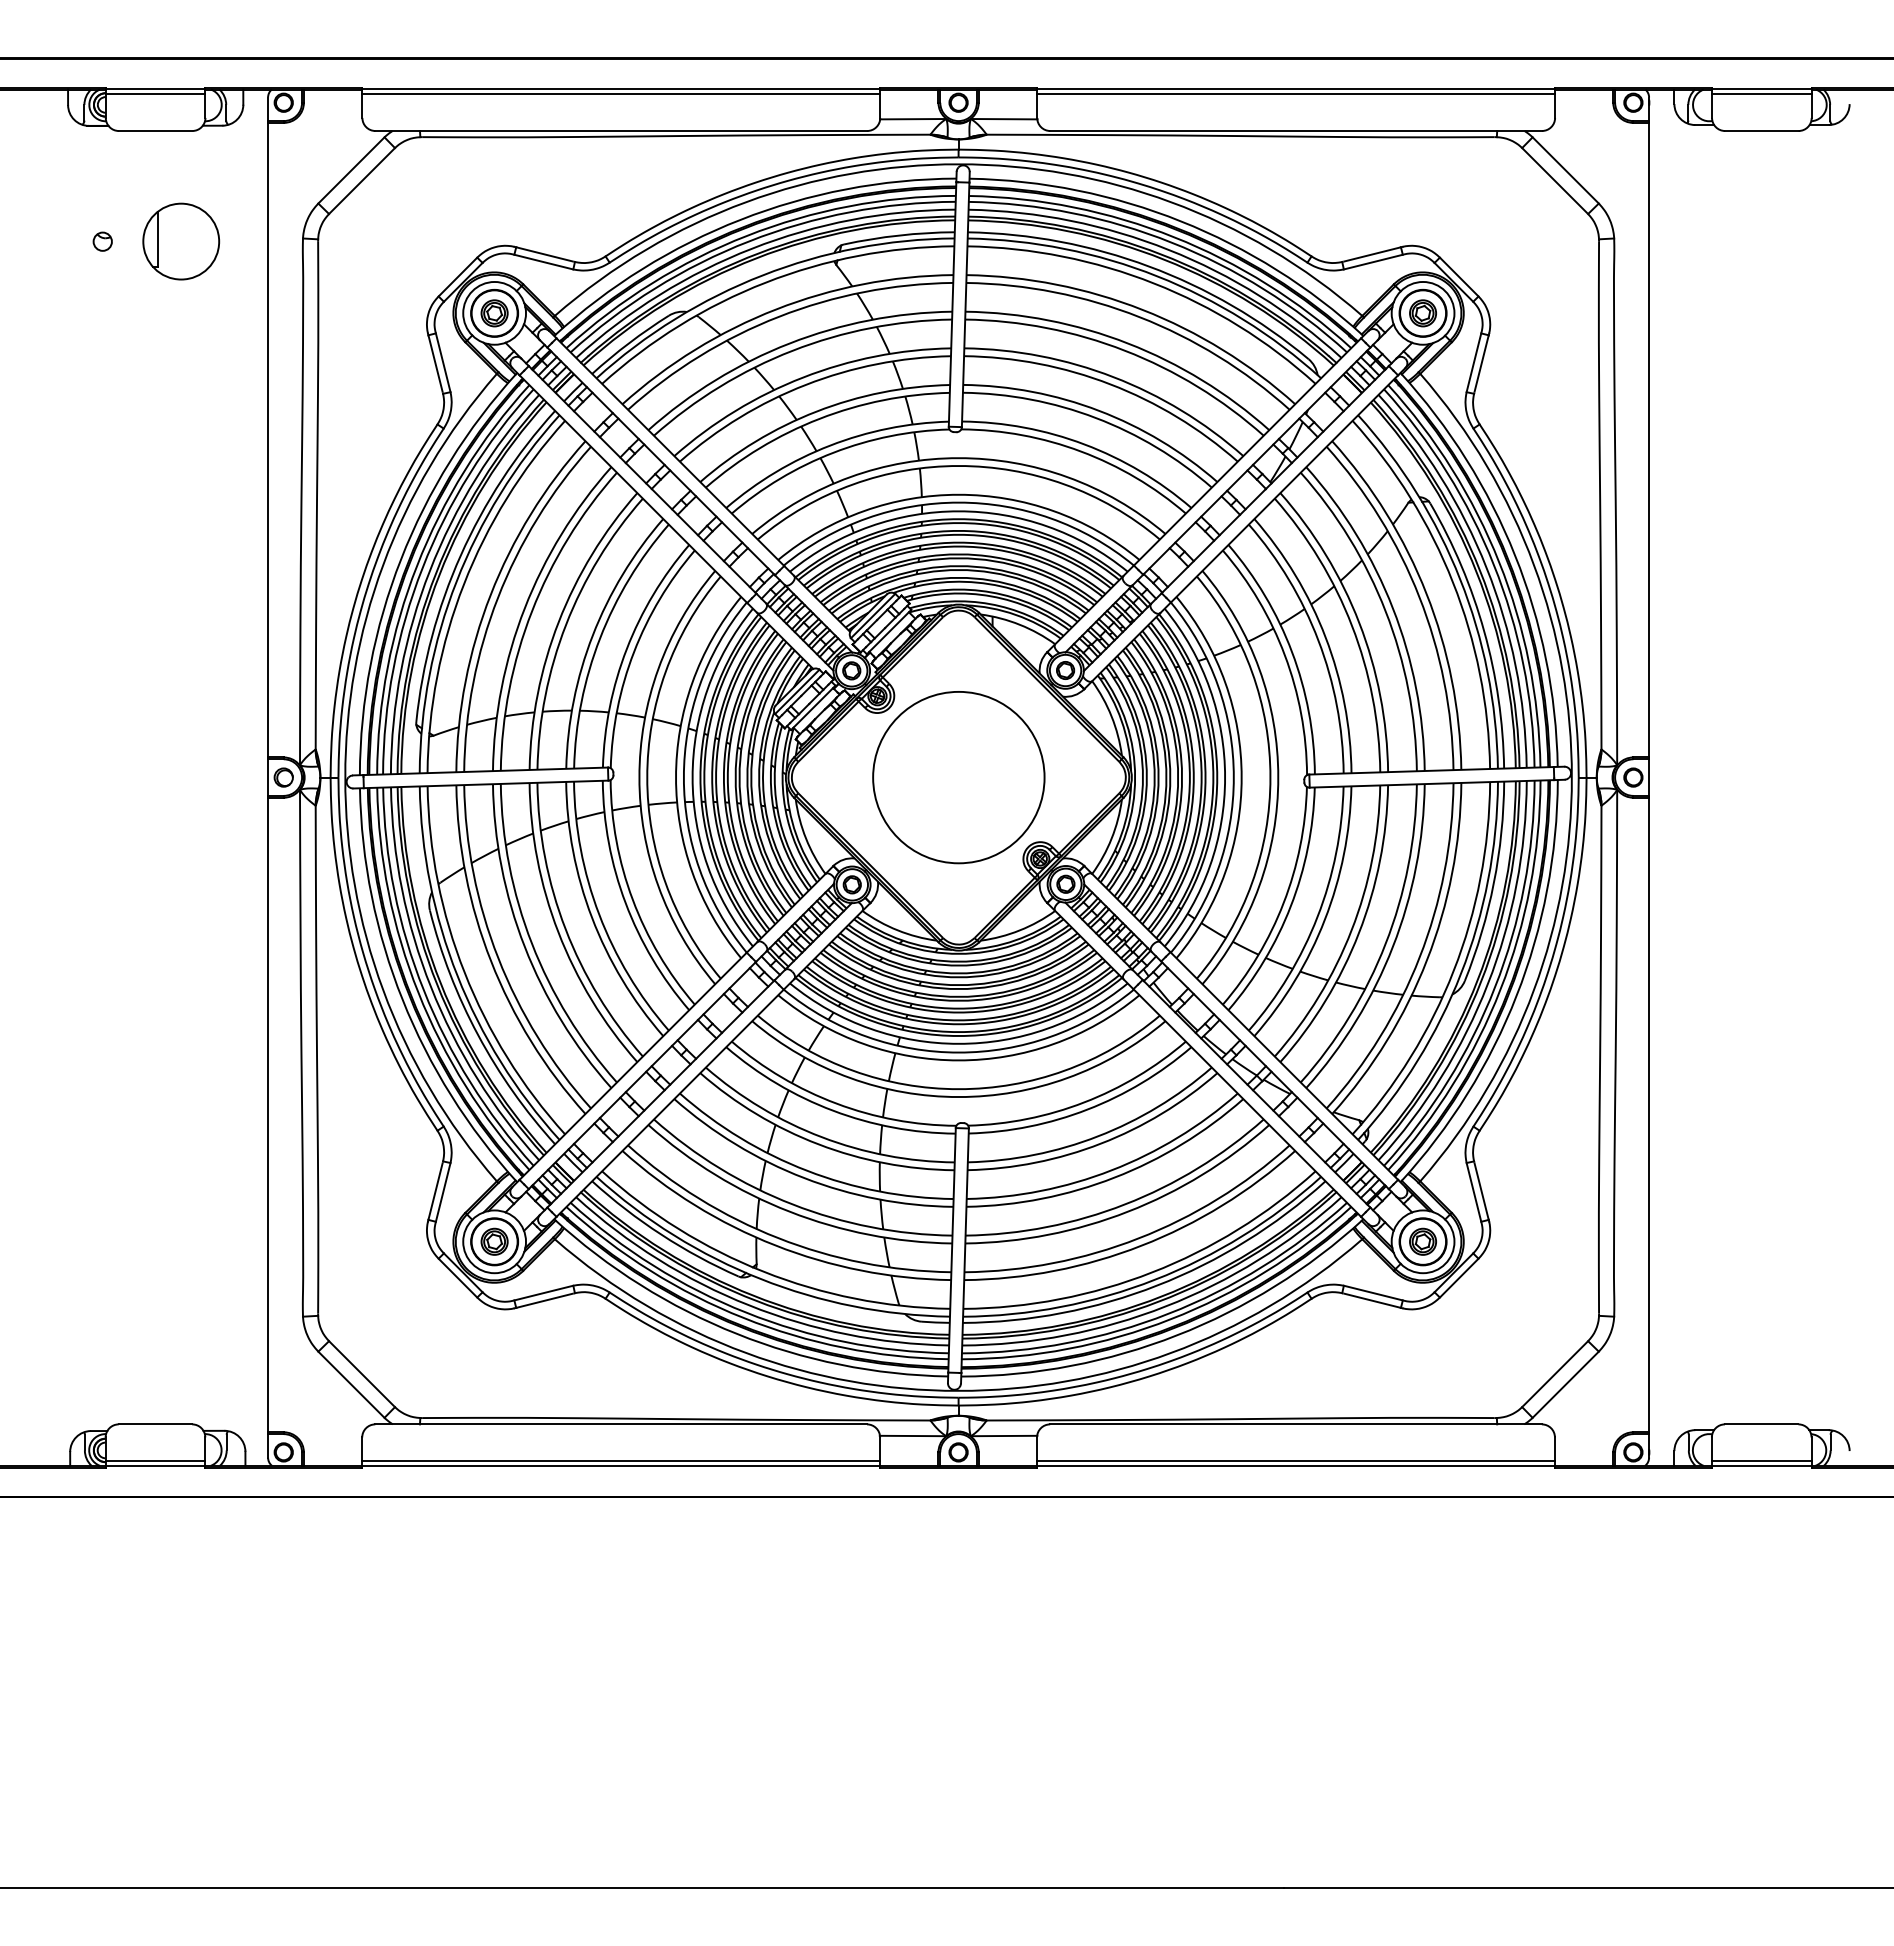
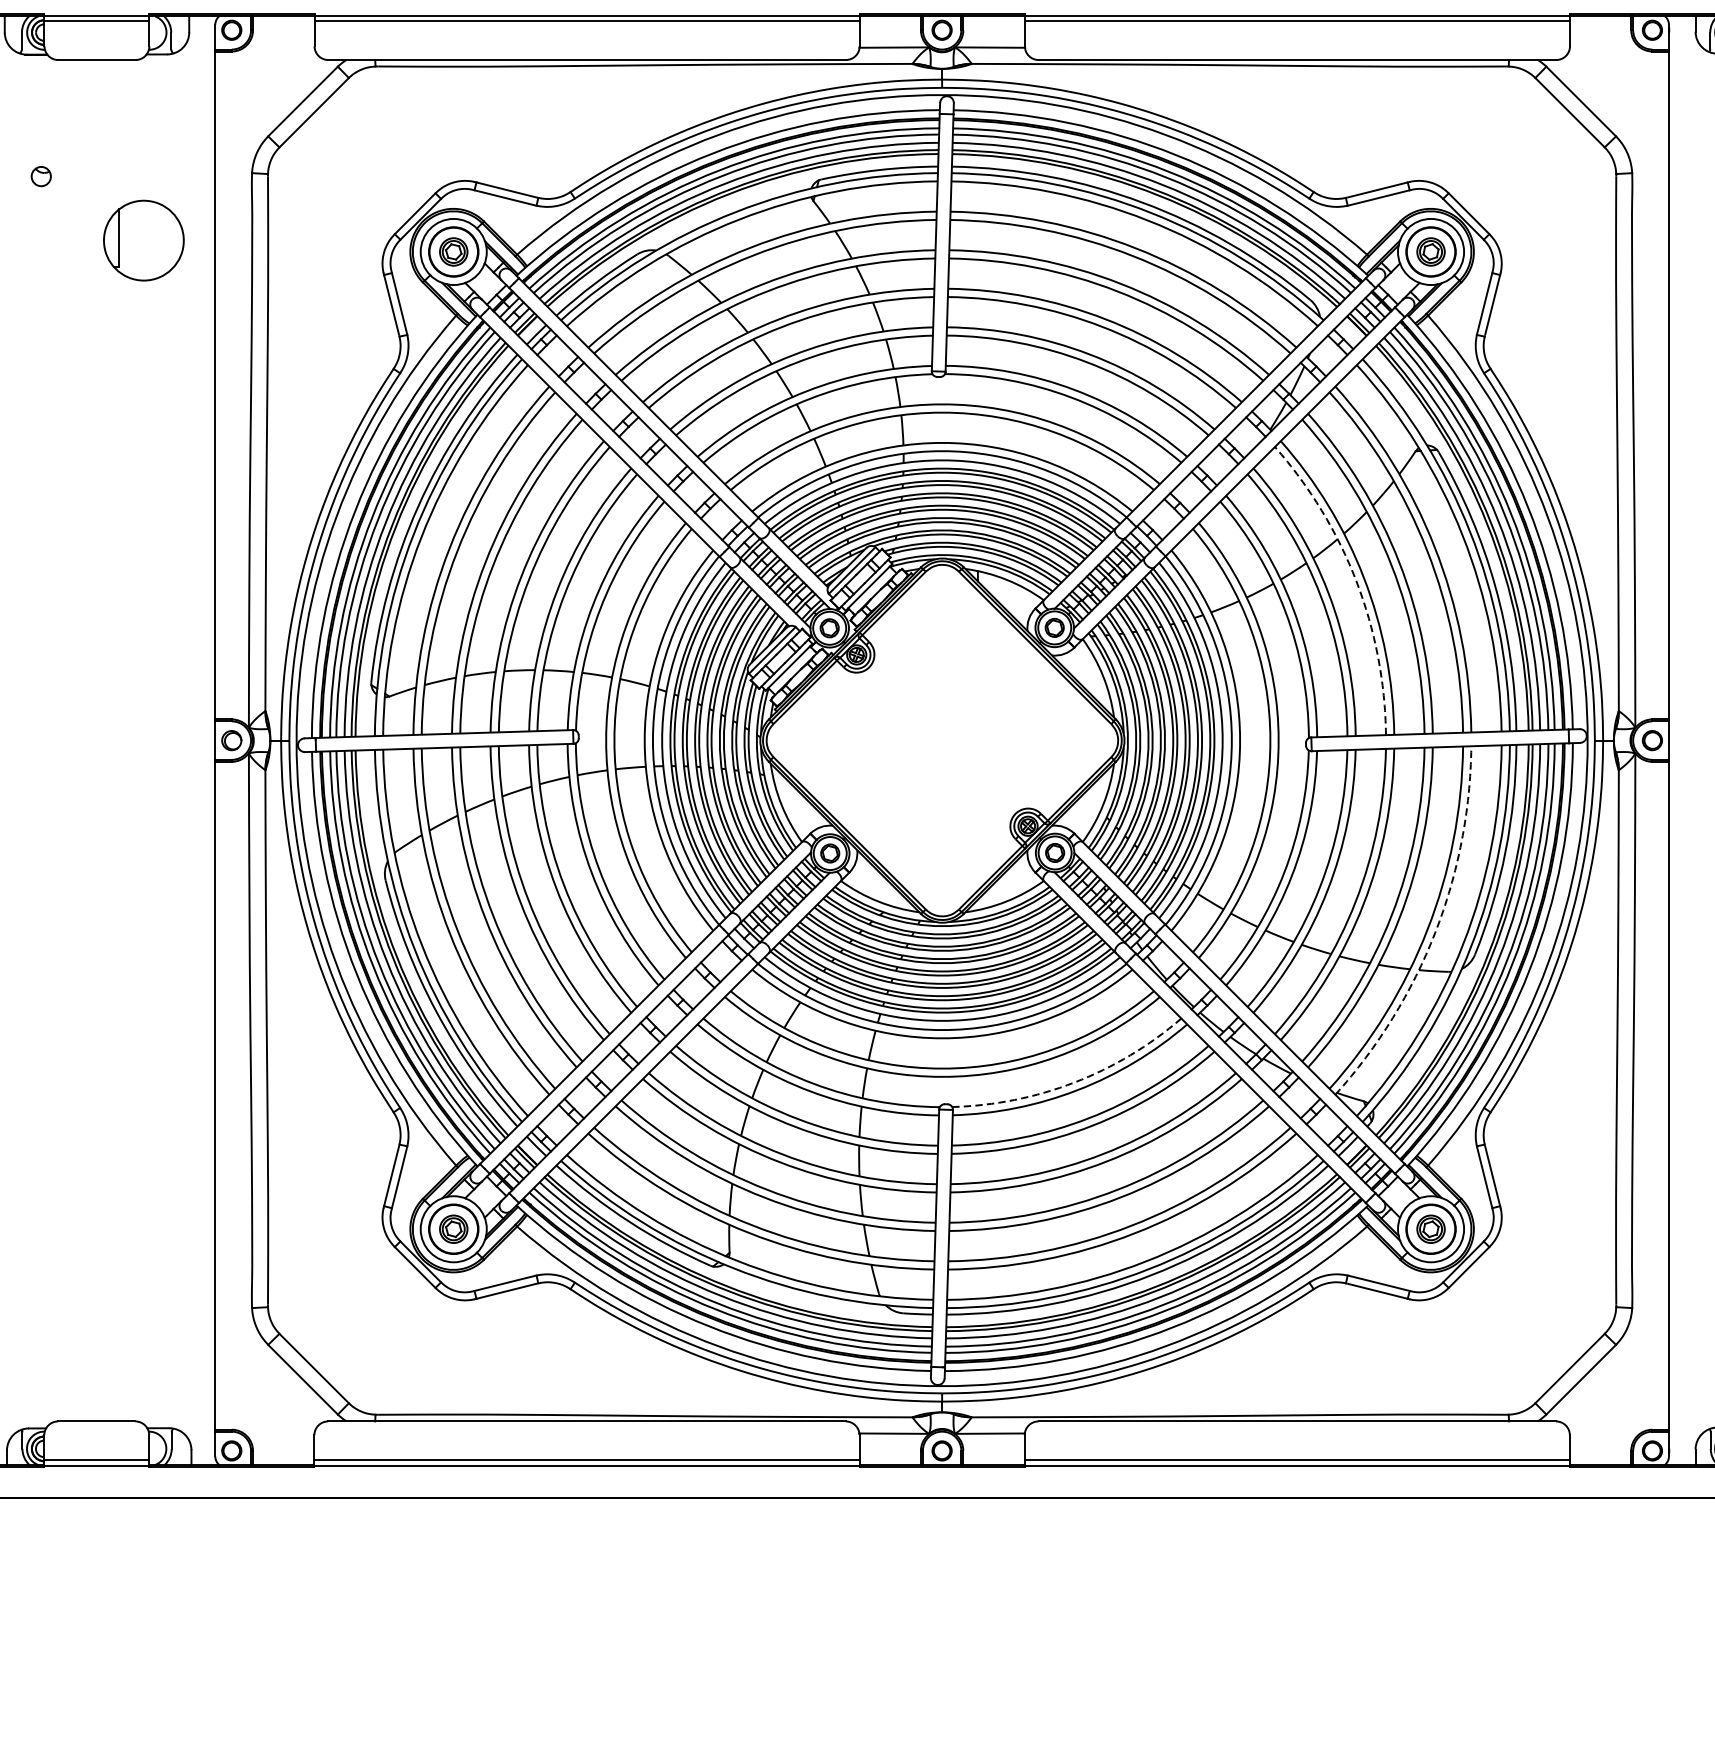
part: (181, 241) -> (144, 240), moved
arc: (1352, 626) -> (1356, 581), solid -> dashed
circle: (958, 777) -> (942, 740), removed
arc: (1427, 960) -> (1435, 933), solid -> dashed
arc: (1084, 1102) -> (1074, 1082), solid -> dashed

